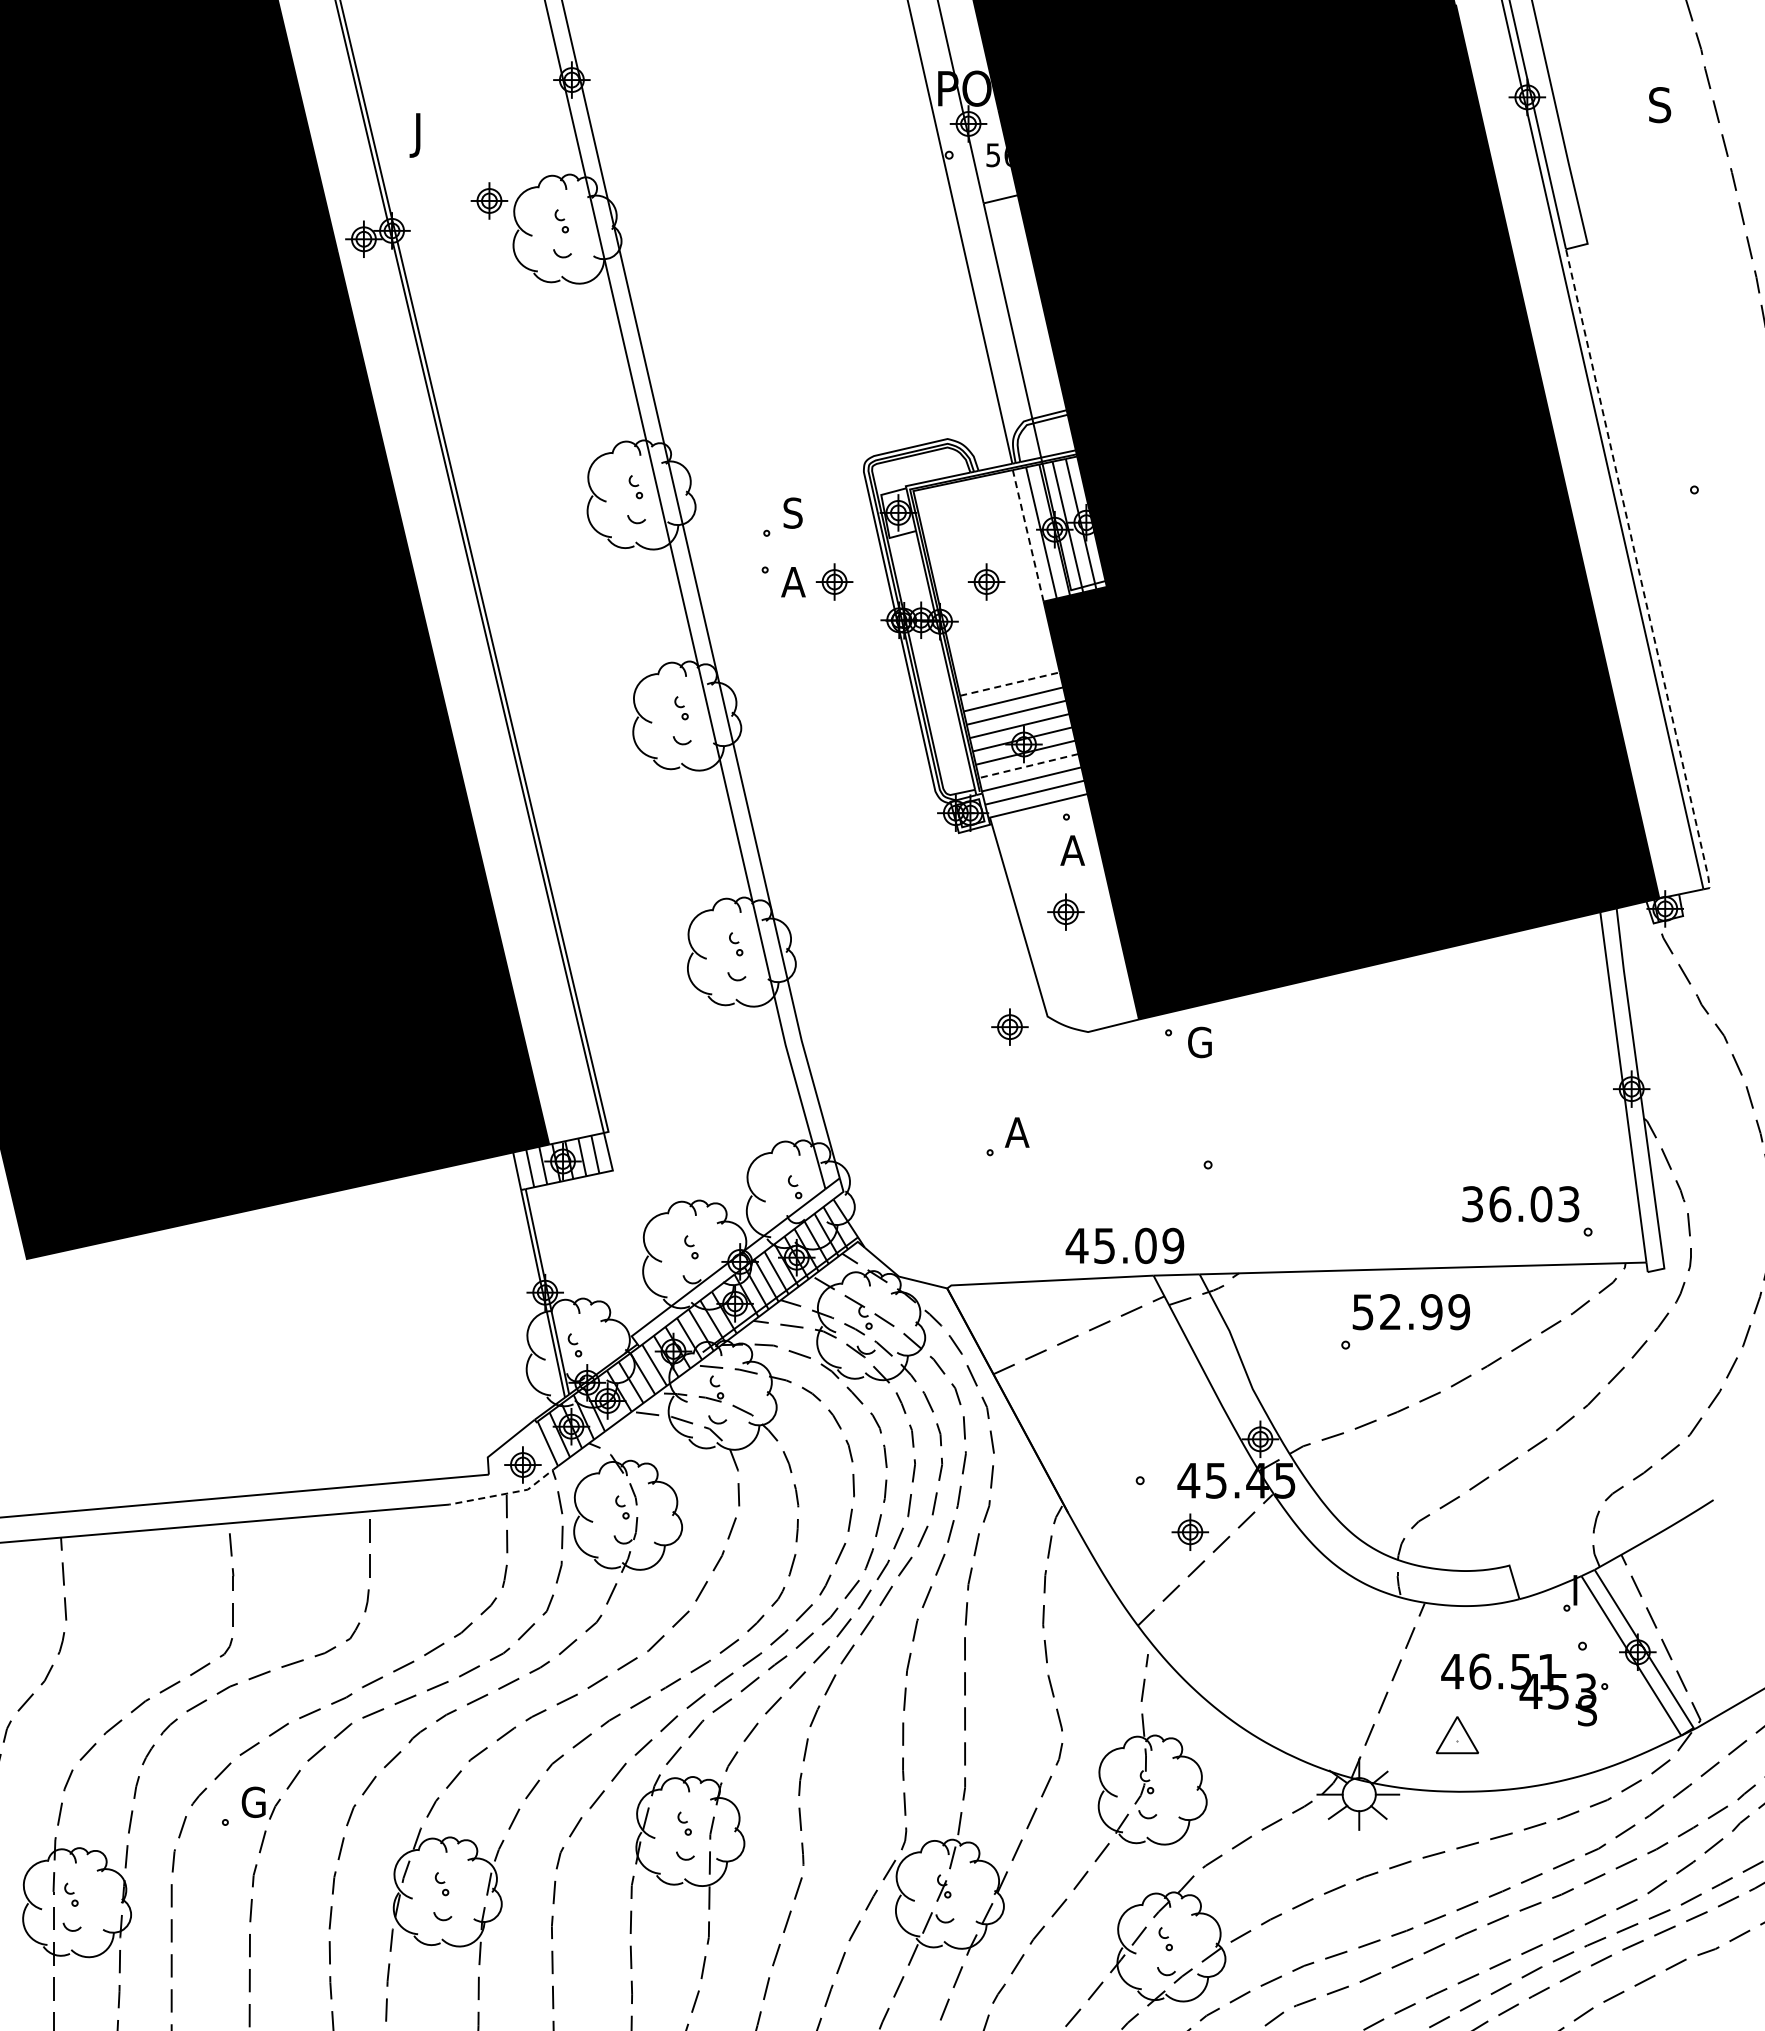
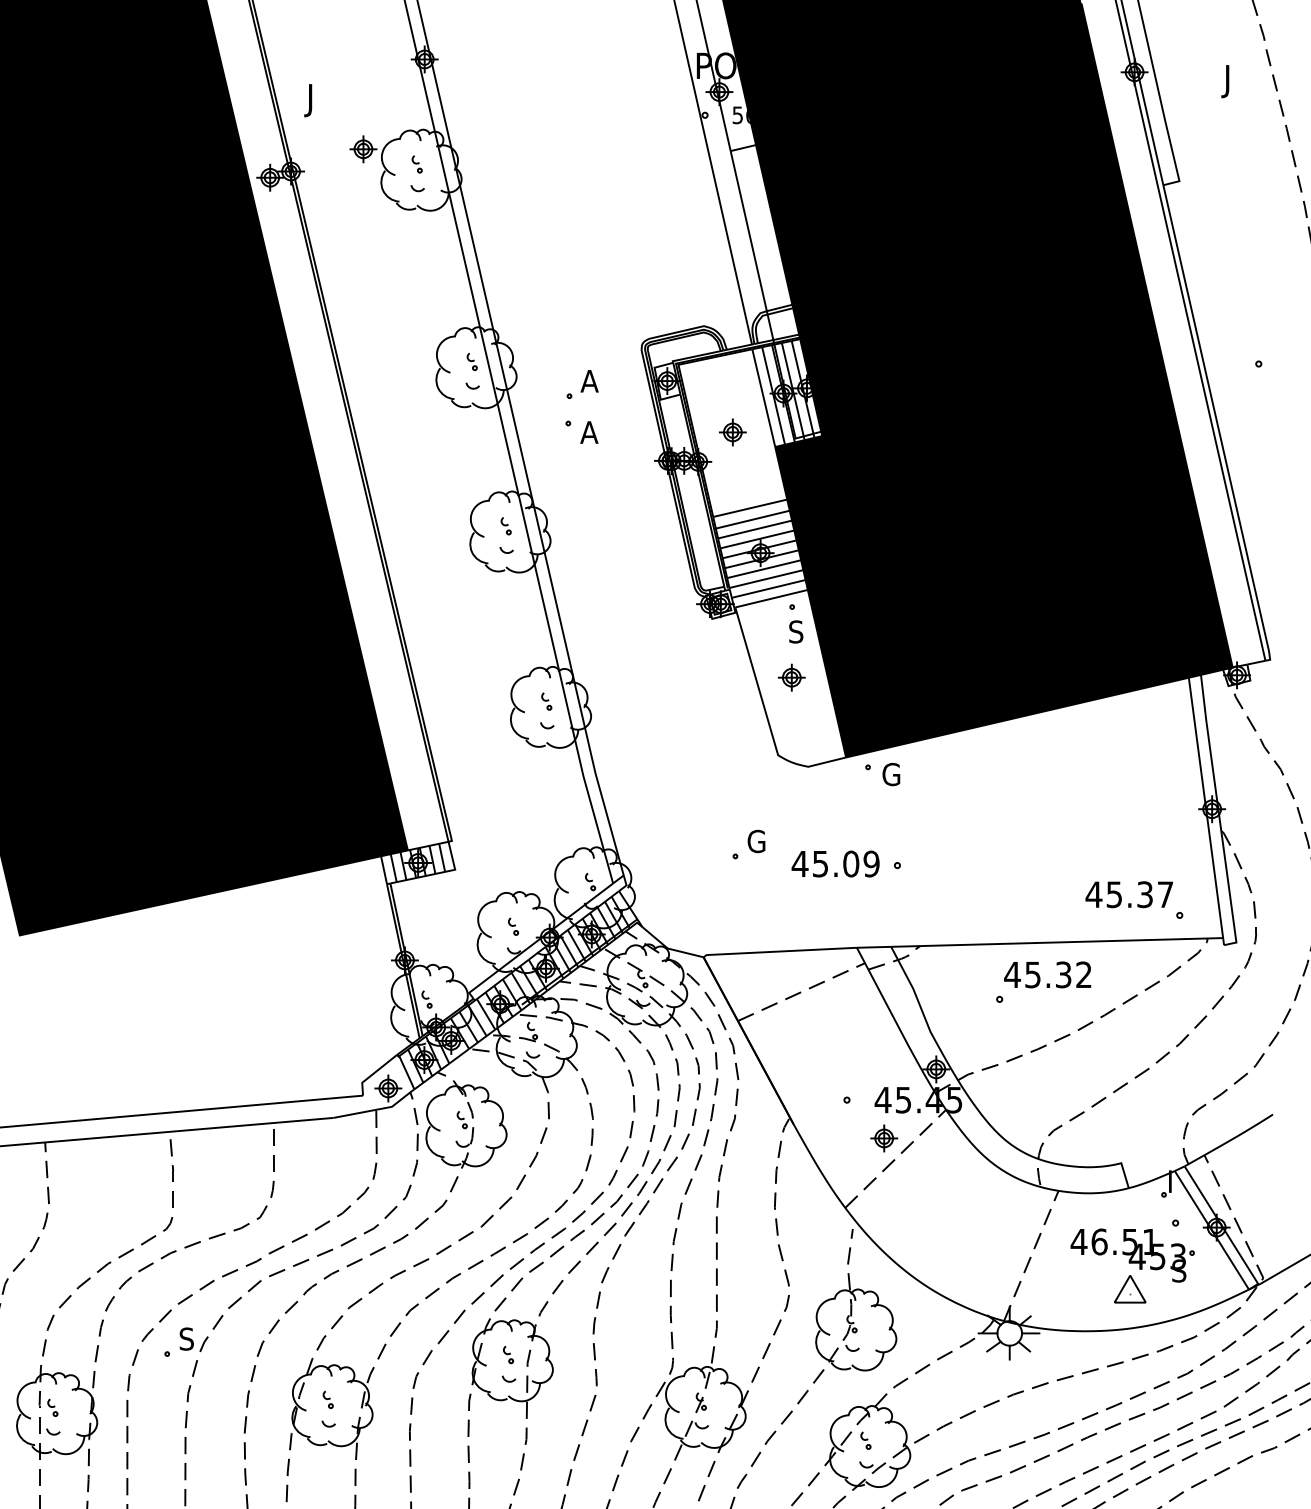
text: (1657, 109) -> (1231, 81), S -> J
text: (793, 512) -> (589, 380), S -> A
line: (1028, 535) -> (763, 397), dashed -> solid
line: (1639, 572) -> (1217, 425), dashed -> solid
part: (834, 581) -> (619, 432), removed
line: (1010, 684) -> (750, 508), dashed -> solid
line: (1028, 766) -> (763, 569), dashed -> solid
text: (1072, 850) -> (796, 631), A -> S
part: (1009, 1026) -> (749, 762), removed
text: (1017, 1132) -> (755, 841), A -> G
text: (1520, 1204) -> (1129, 894), 36.03 -> 45.37
text: (1124, 1245) -> (835, 863), moved
text: (1410, 1312) -> (1047, 975), 52.99 -> 45.32
line: (508, 1493) -> (377, 1109), dashed -> solid
part: (1457, 1735) -> (1130, 1289), moved
text: (253, 1802) -> (188, 1339), G -> S

